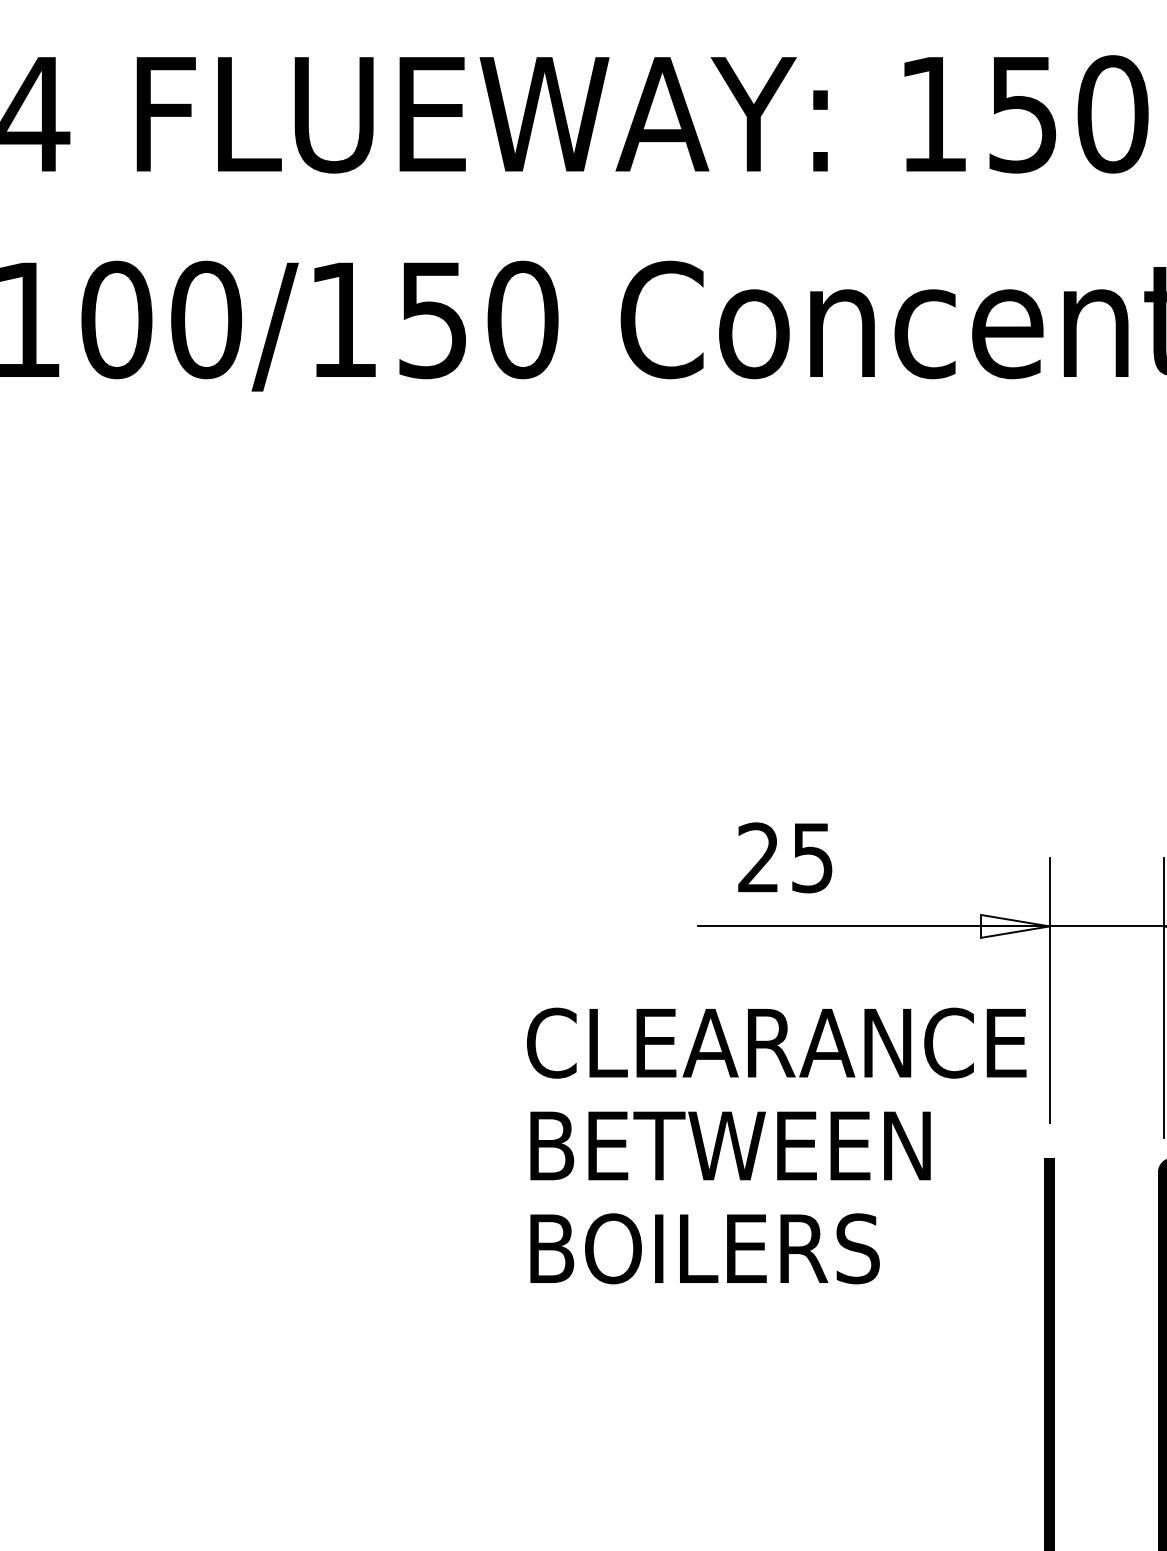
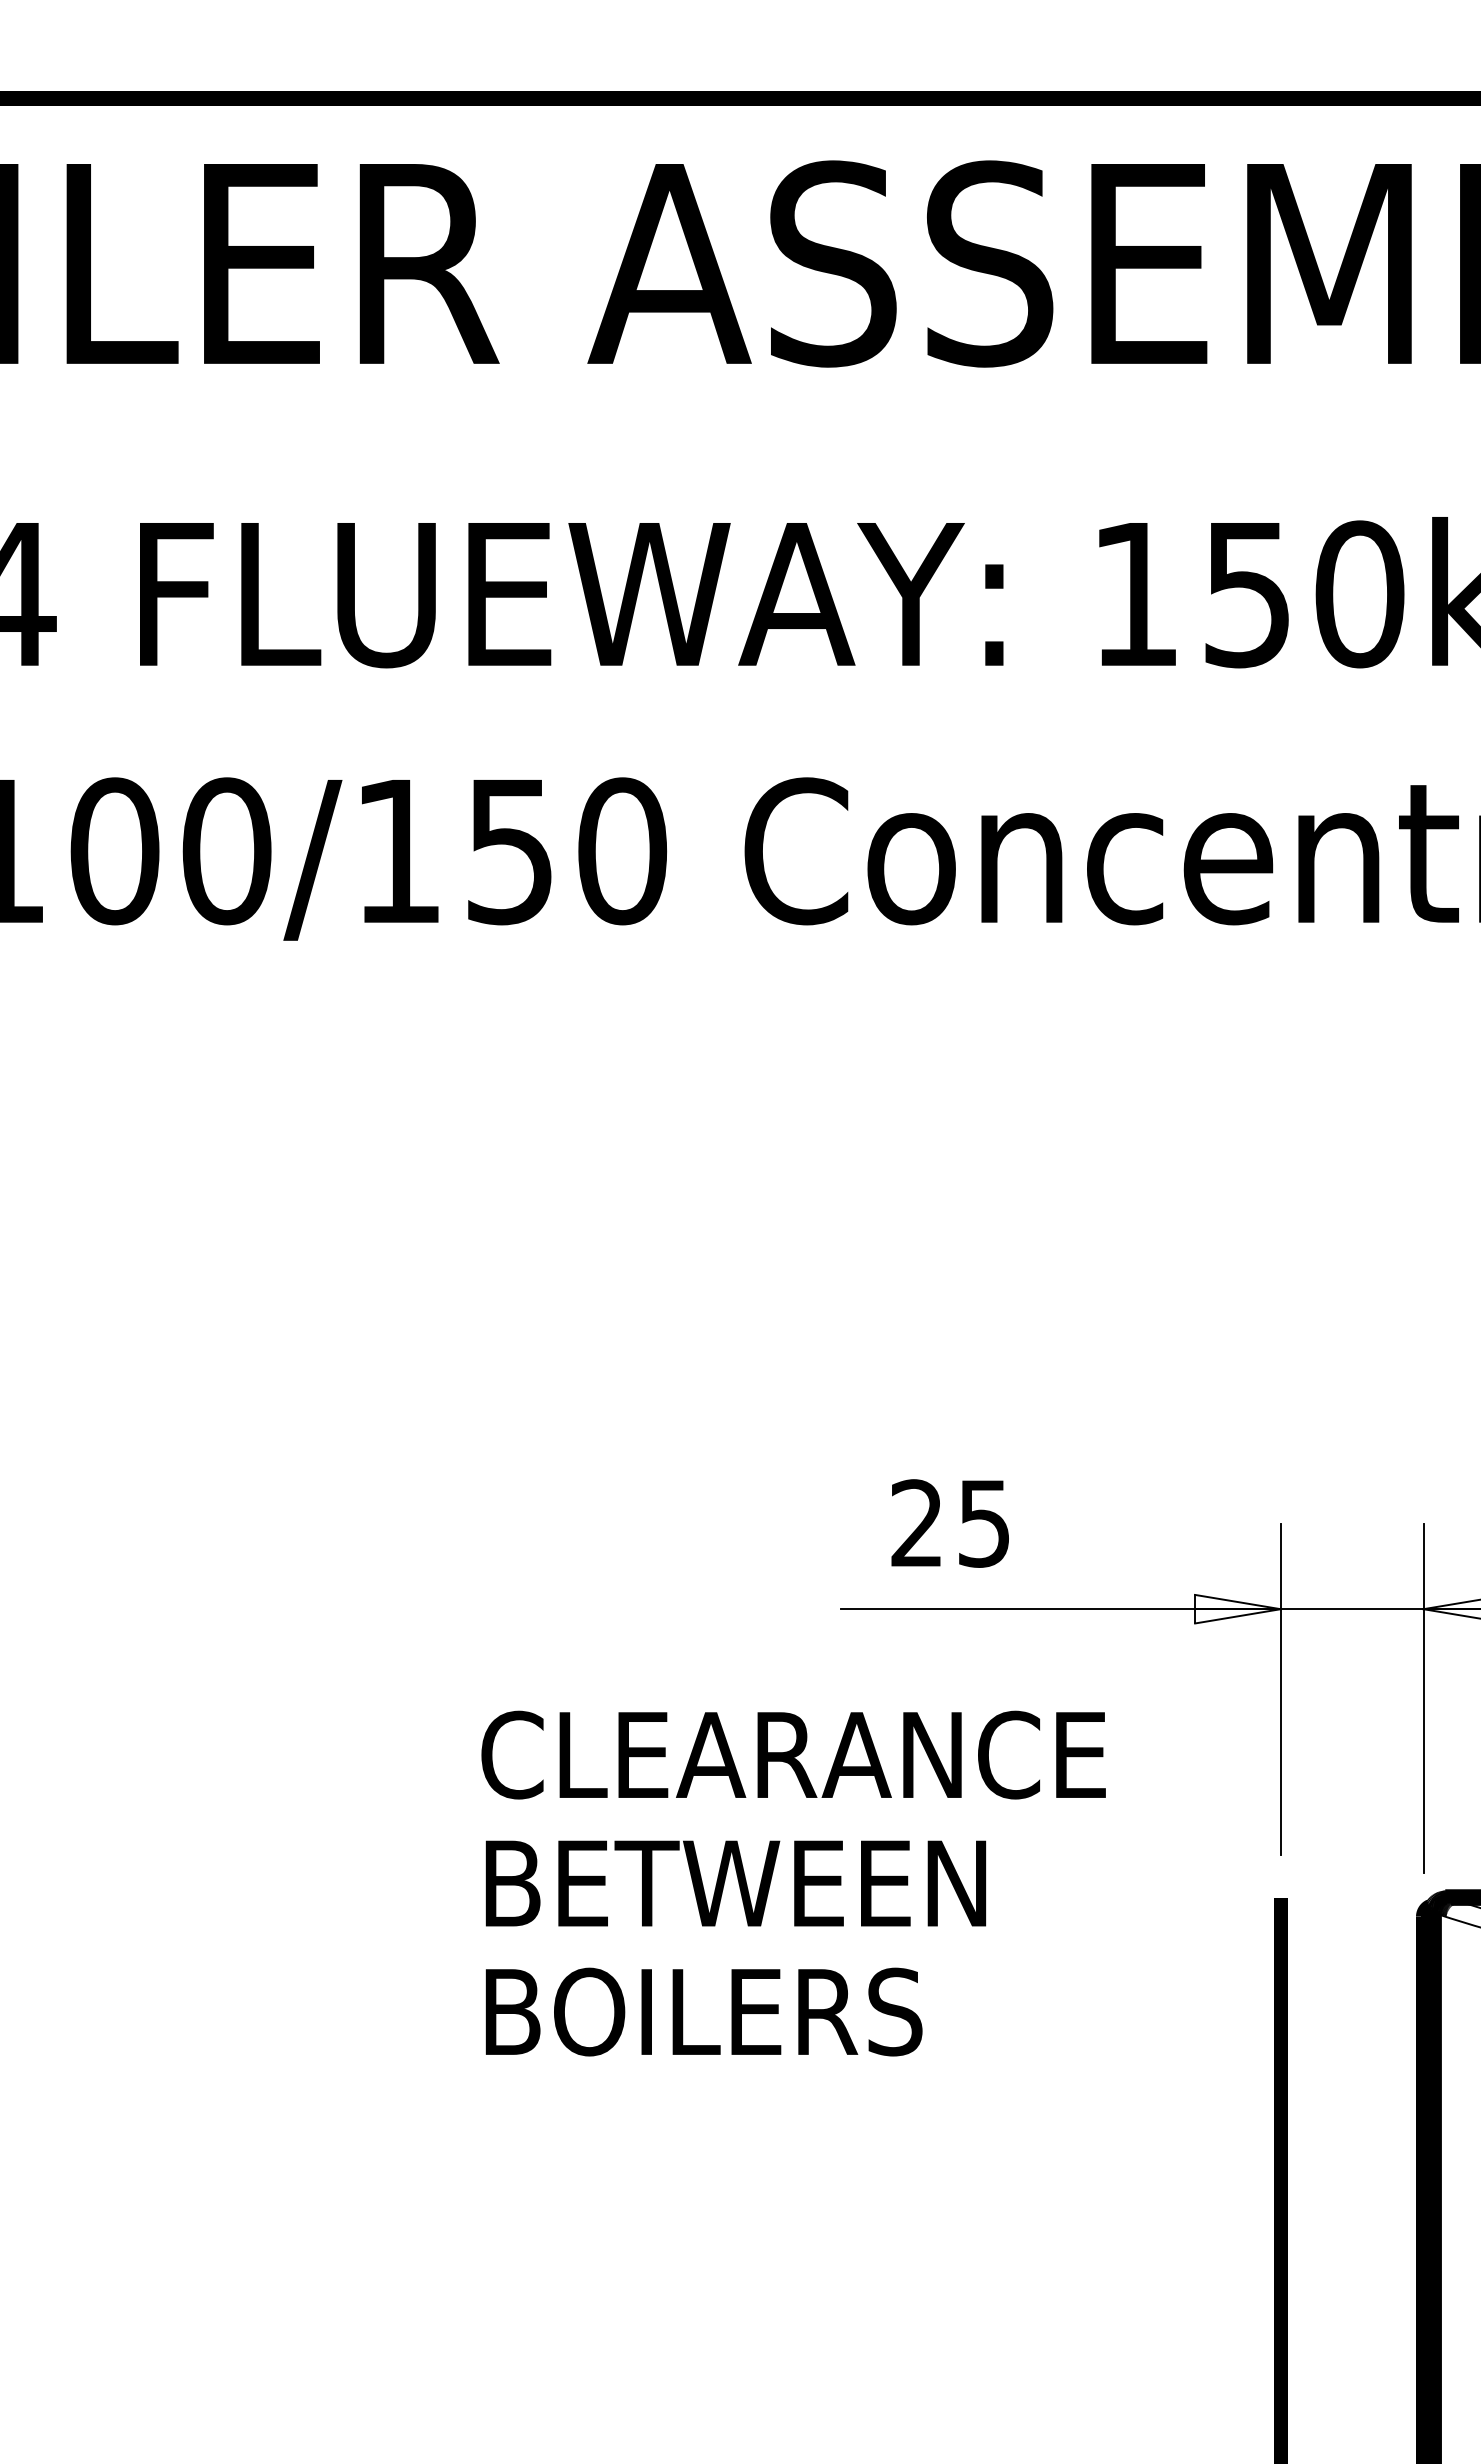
text: (776, 1145) -> (793, 1883), moved

